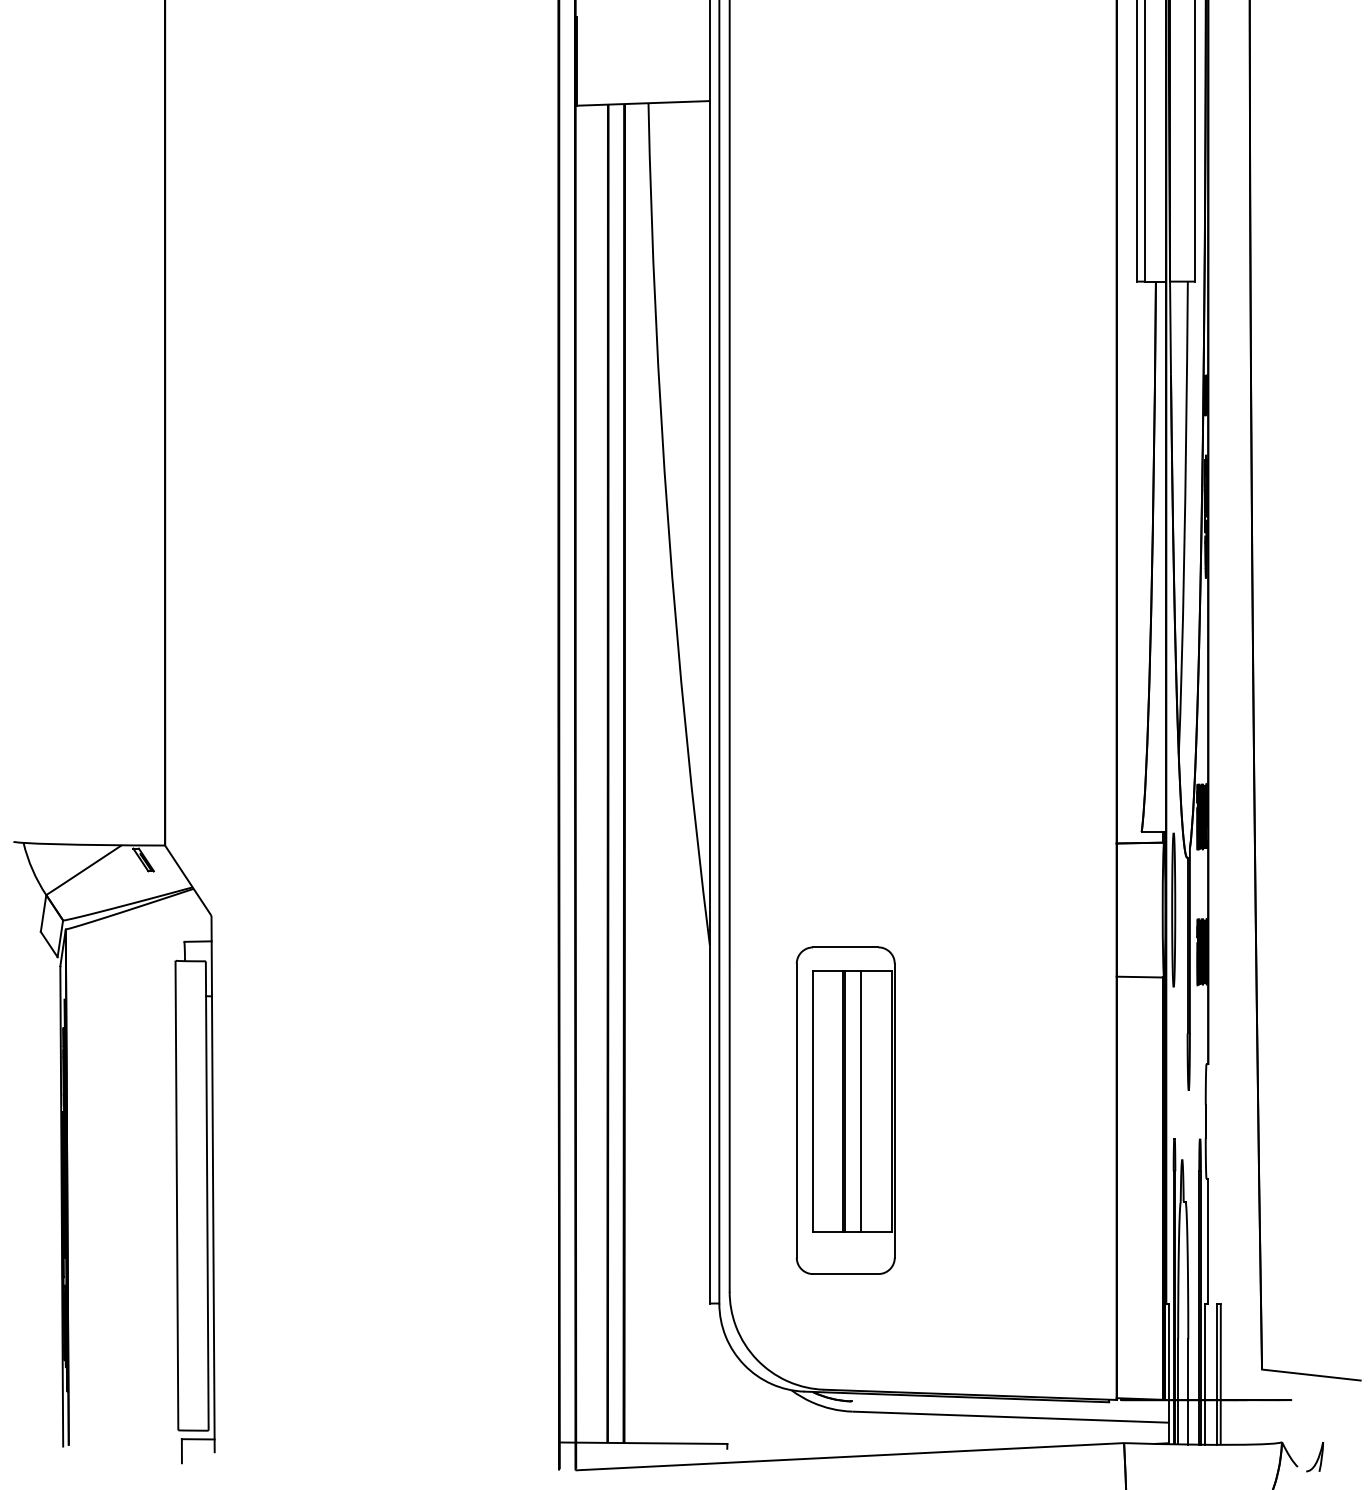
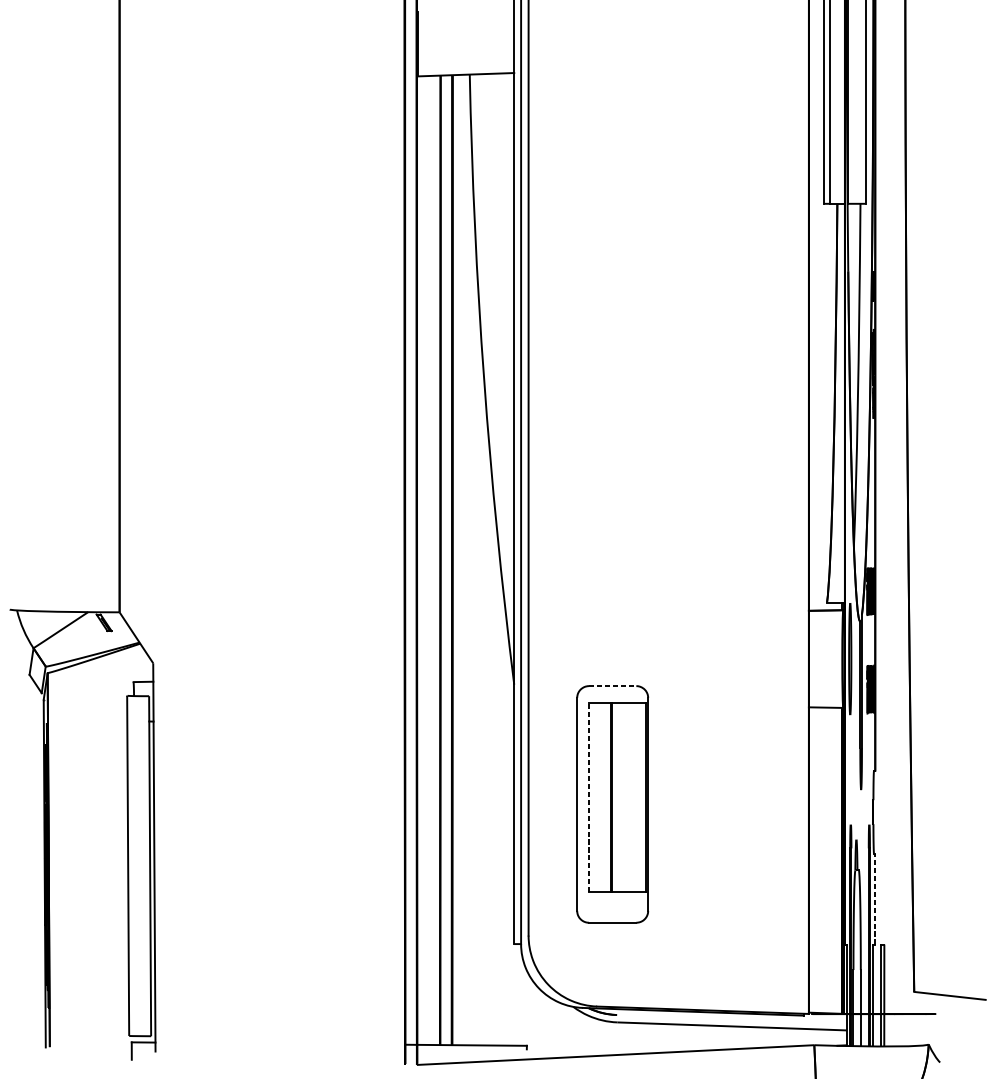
line: (845, 947) -> (612, 686), solid -> dashed
line: (813, 1101) -> (589, 797), solid -> dashed
line: (860, 1101) -> (623, 797), removed
line: (1208, 1241) -> (875, 899), solid -> dashed
part: (1315, 1457) -> (952, 1055), removed

